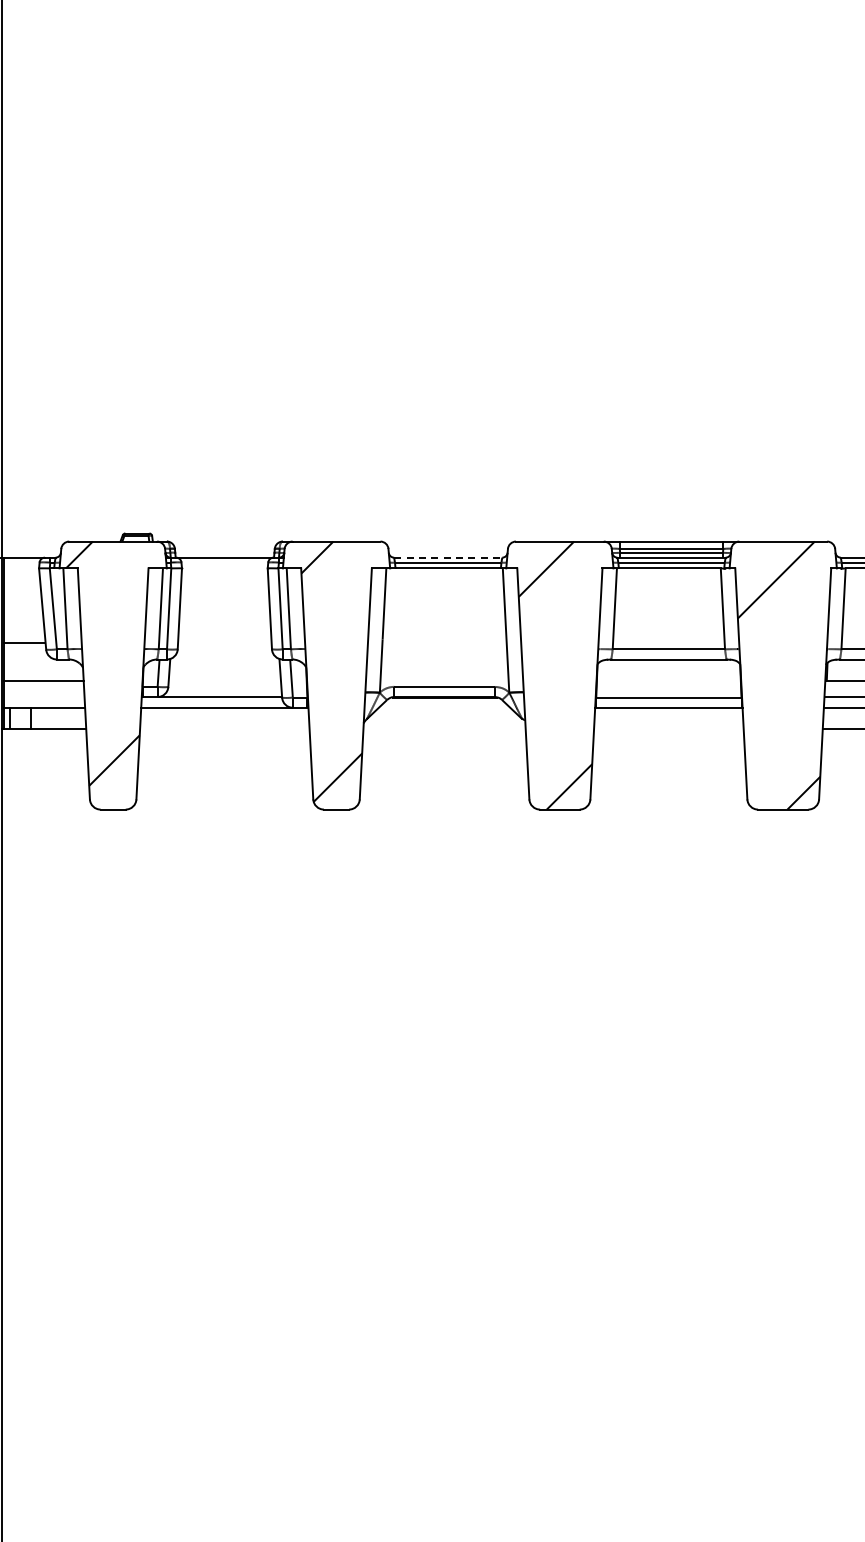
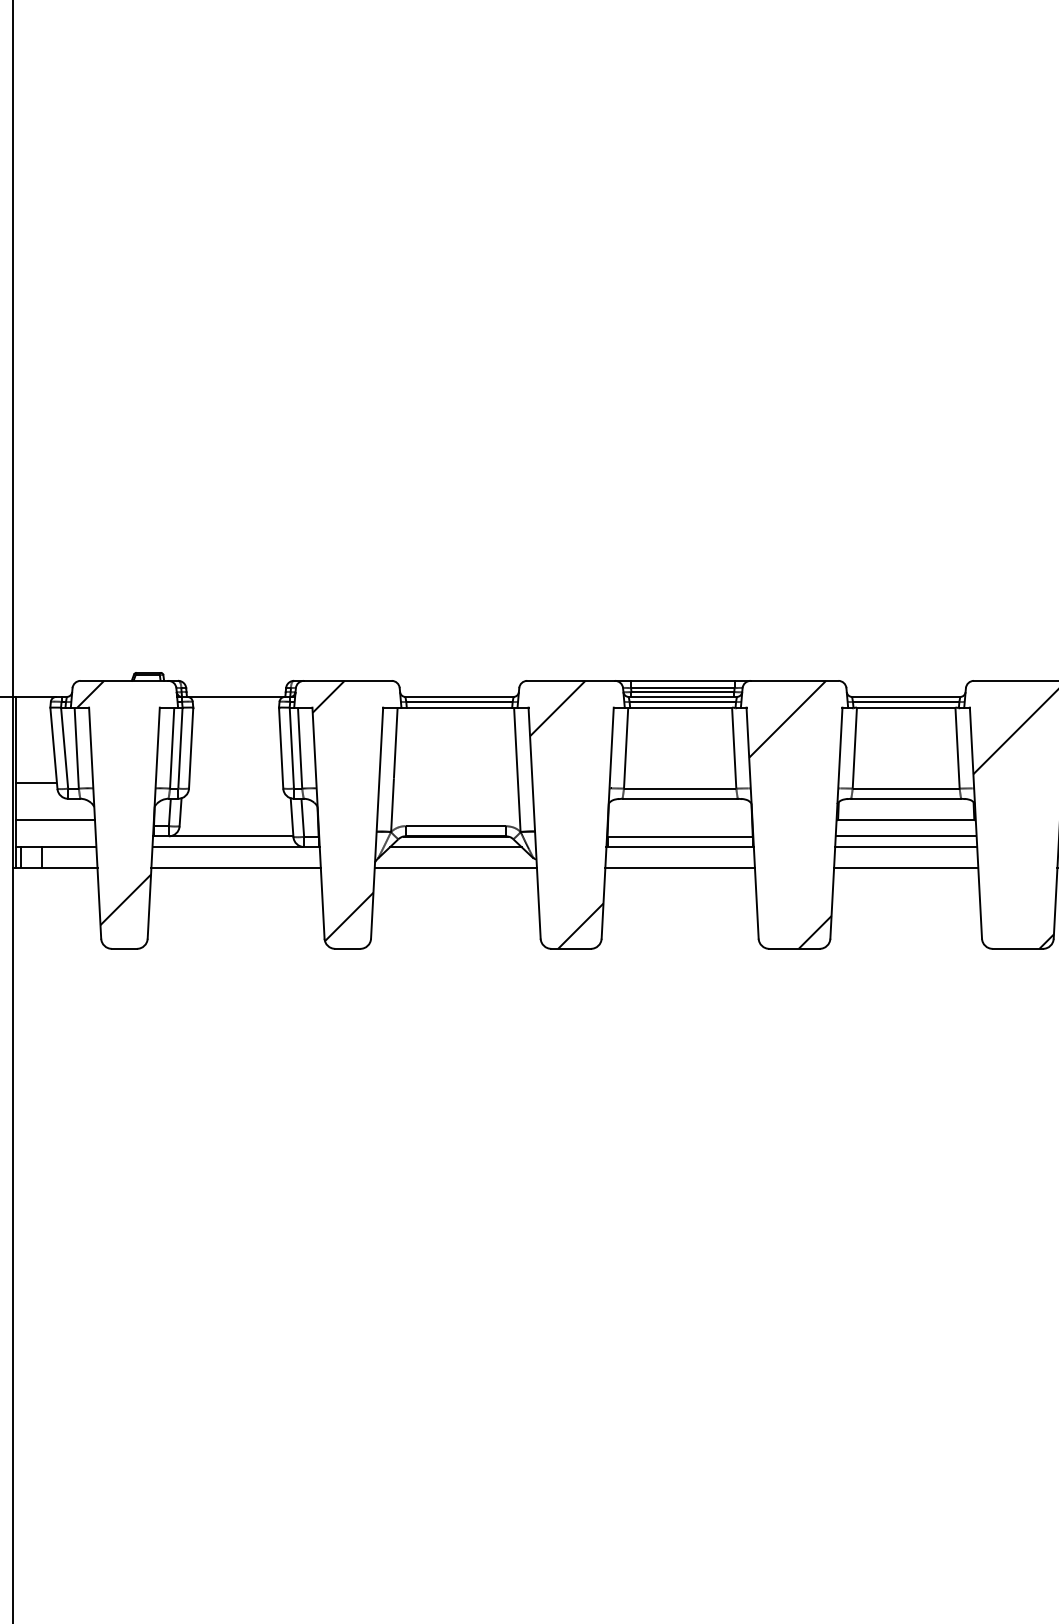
line: (448, 557) -> (459, 696), dashed -> solid
line: (444, 708) -> (455, 847), added
line: (224, 729) -> (235, 868), added
line: (444, 729) -> (455, 868), added
line: (668, 729) -> (679, 868), added

